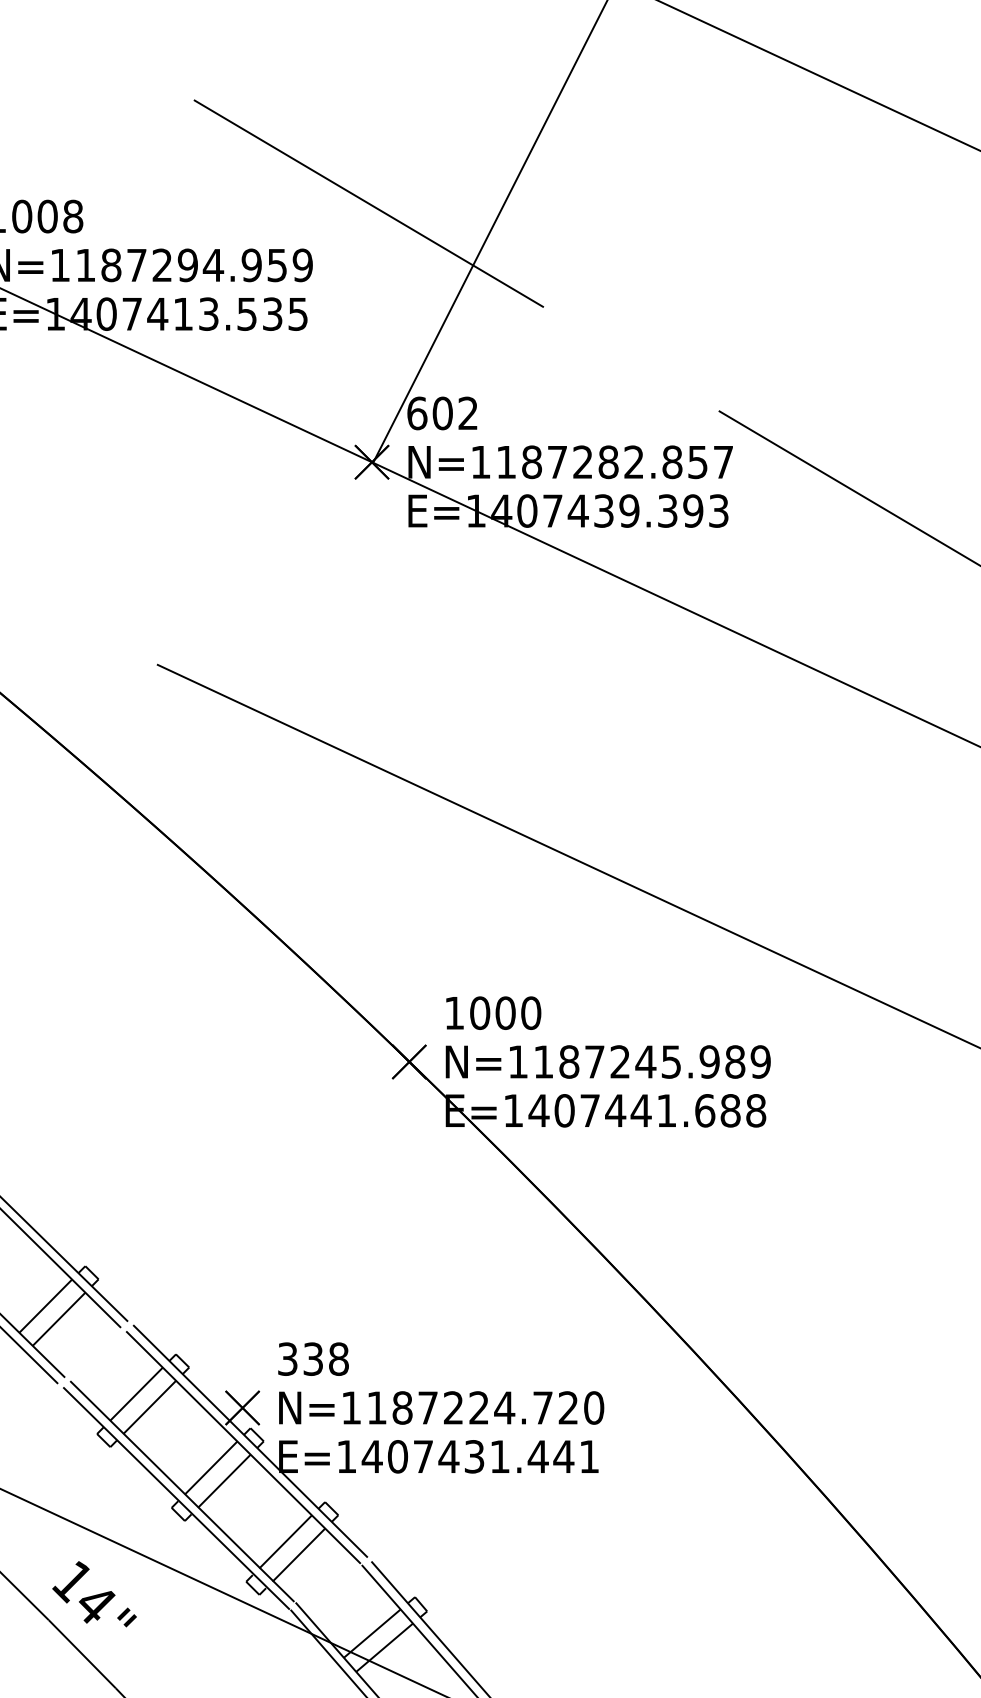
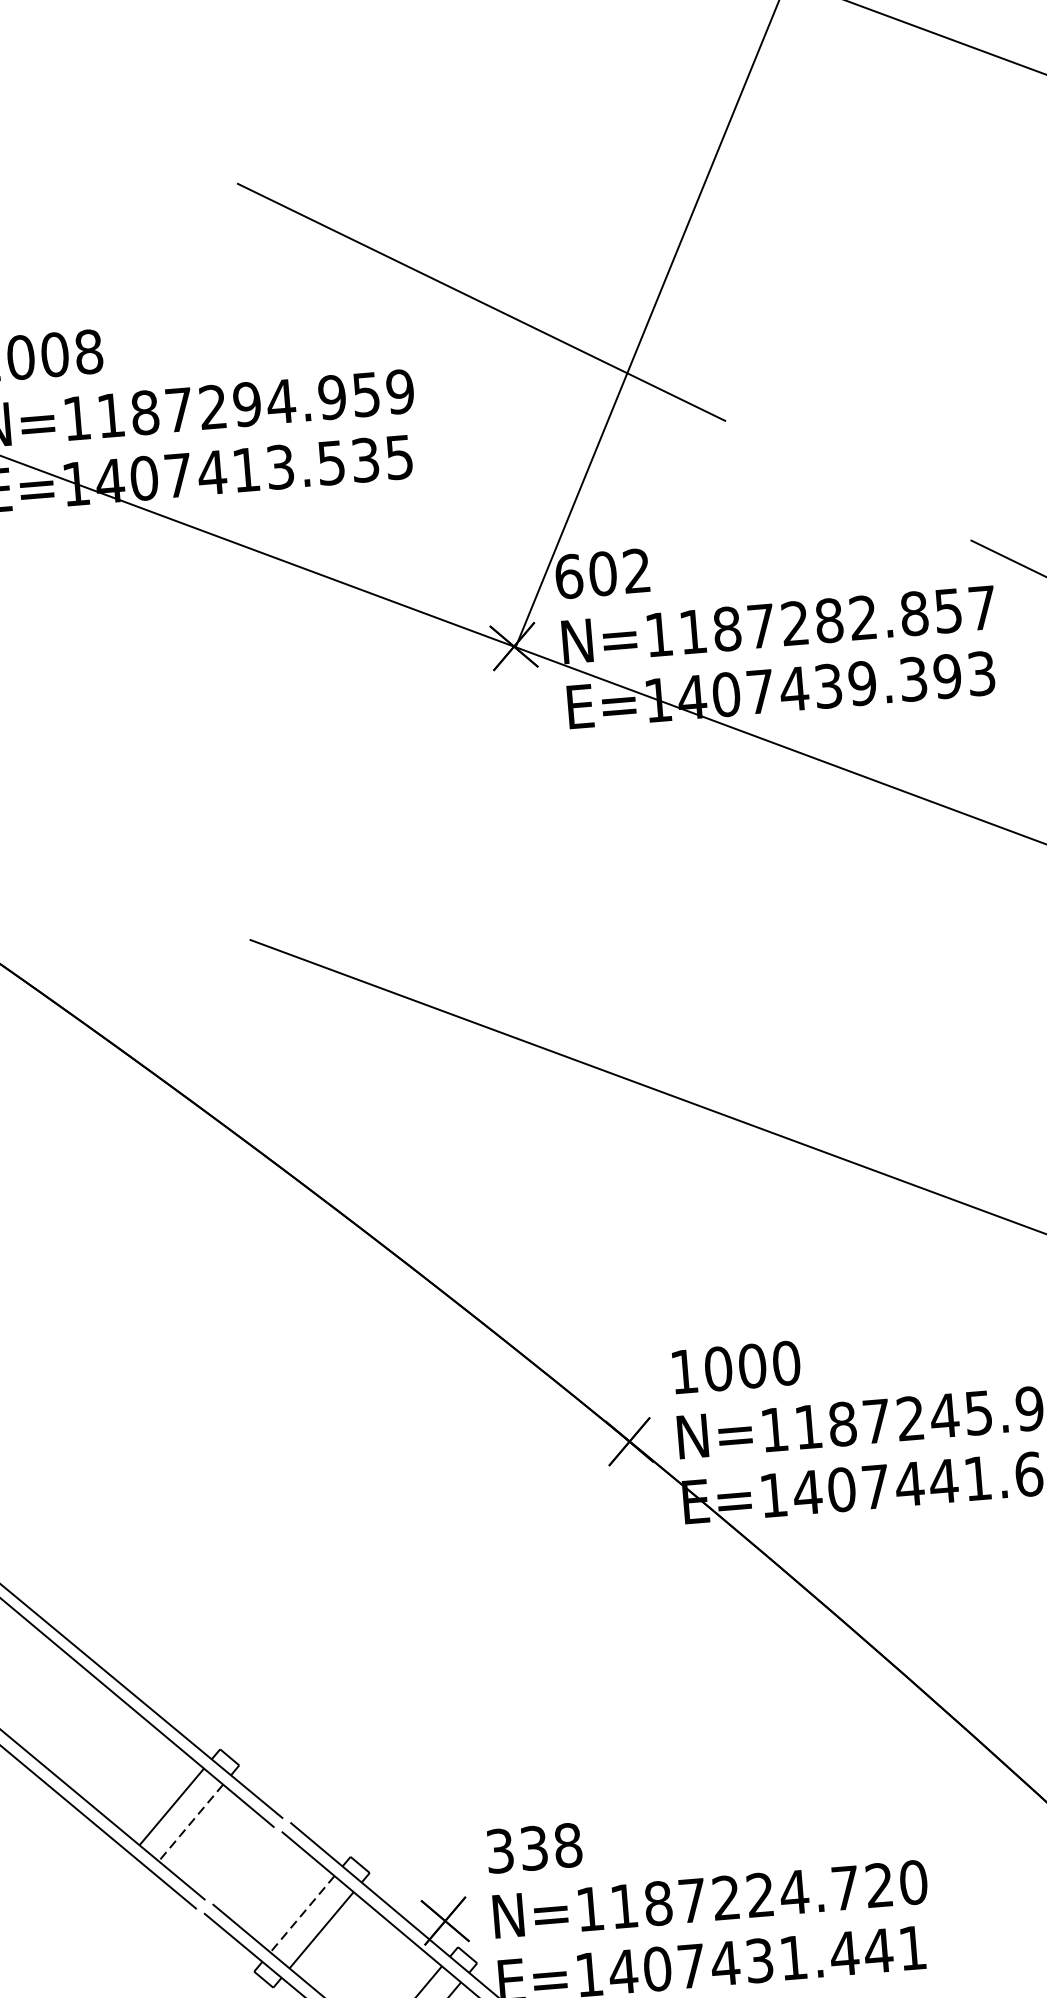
line: (58, 1319) -> (190, 1823), solid -> dashed
line: (136, 1394) -> (302, 1914), solid -> dashed

